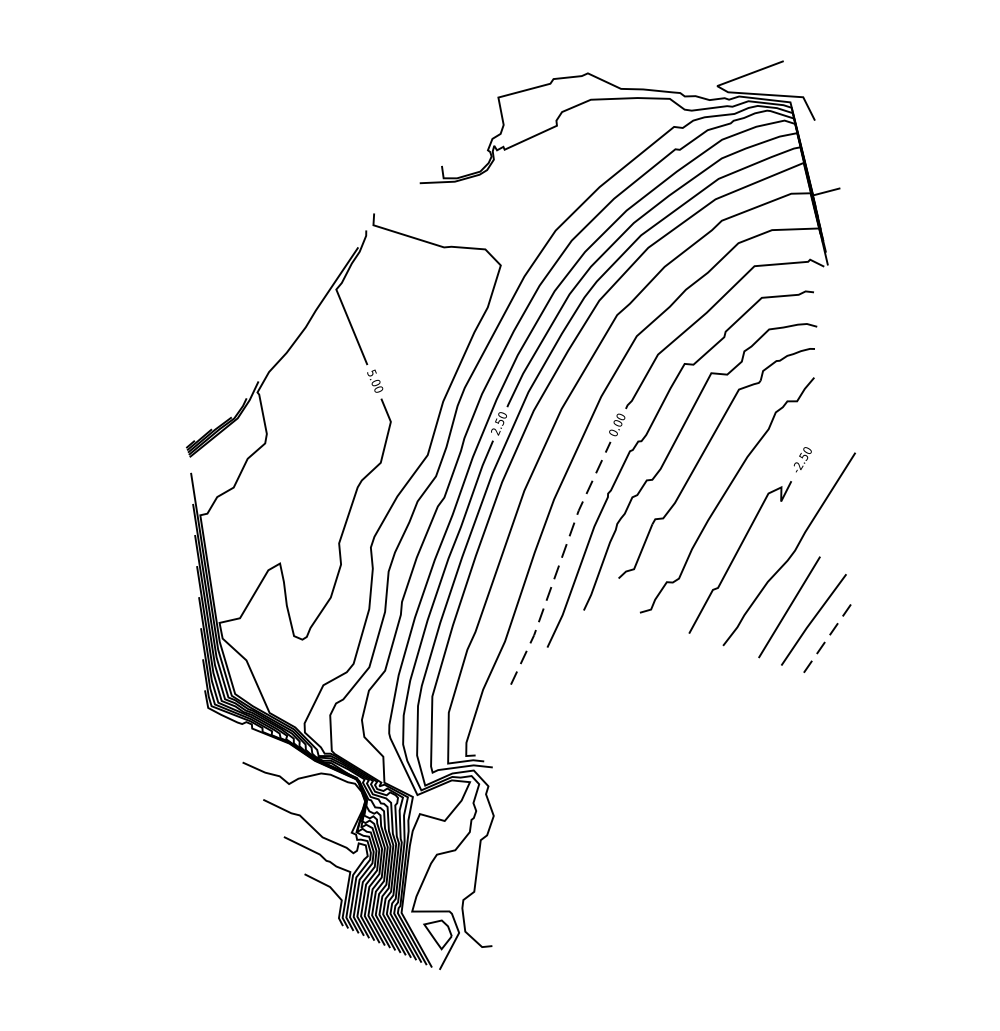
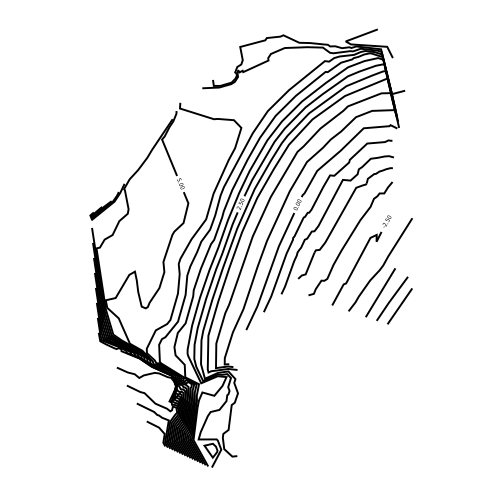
line: (559, 563) -> (269, 271), dashed -> solid
line: (828, 635) -> (399, 306), dashed -> solid

